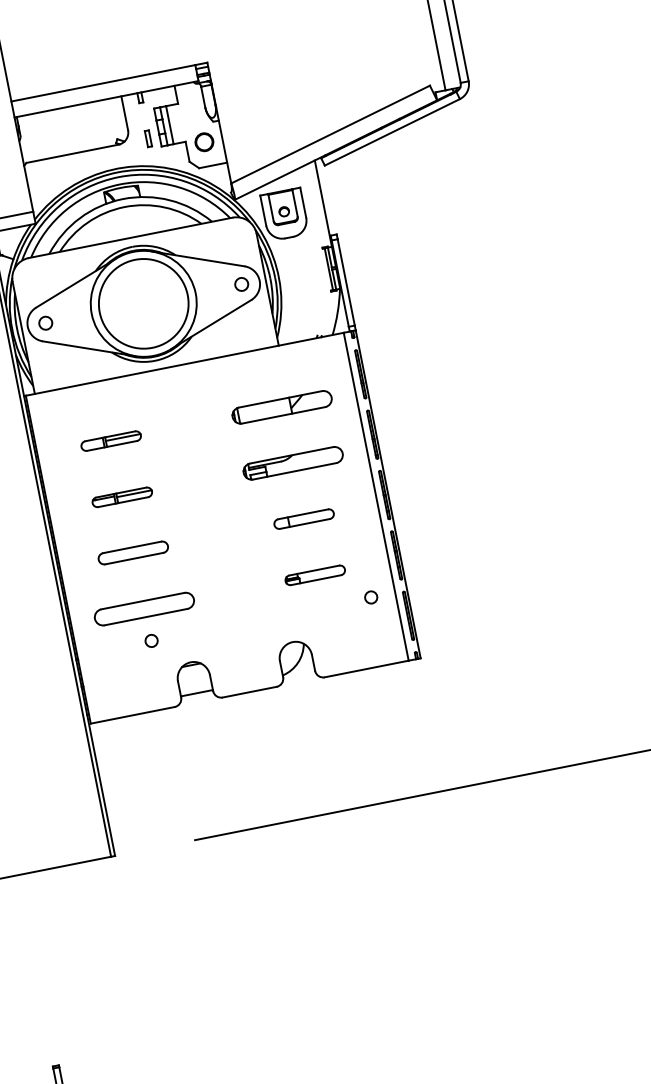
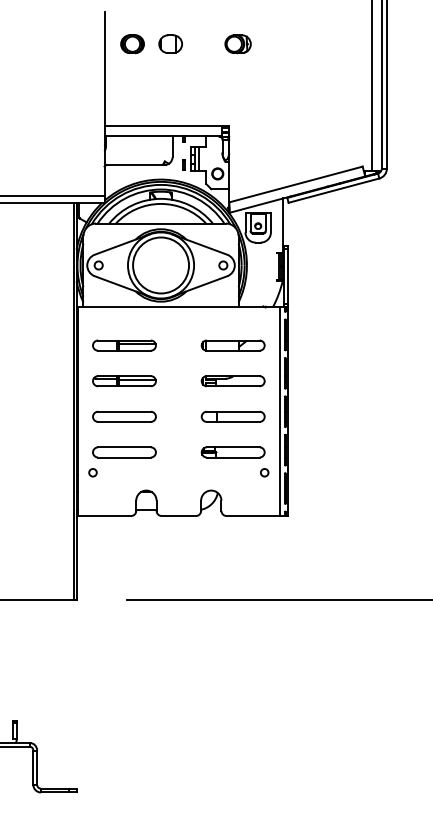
part: (111, 441) -> (124, 345), size x1.67
part: (122, 497) -> (124, 381), size x1.67
part: (303, 519) -> (232, 416), size x1.67
part: (133, 552) -> (124, 416), size x1.43
part: (314, 575) -> (232, 452), size x1.67
circle: (150, 640) -> (92, 472), moved

